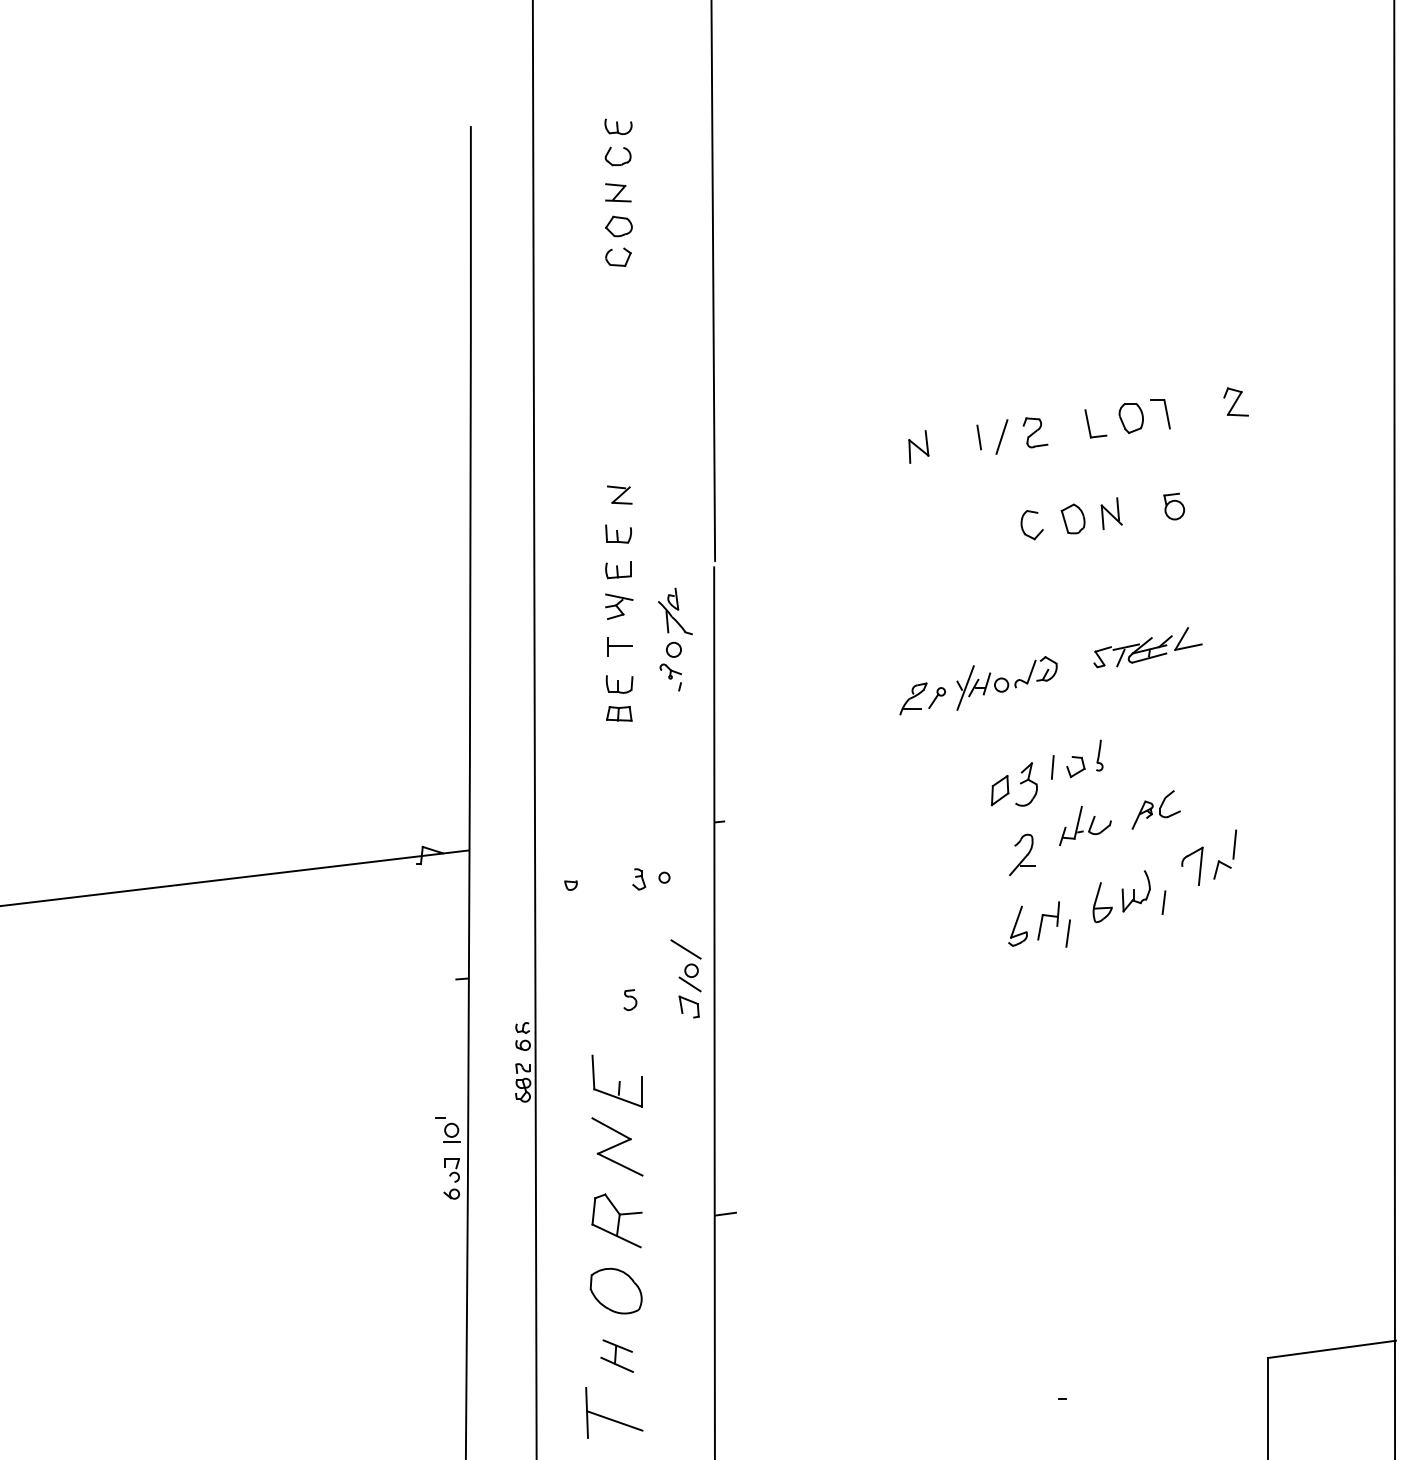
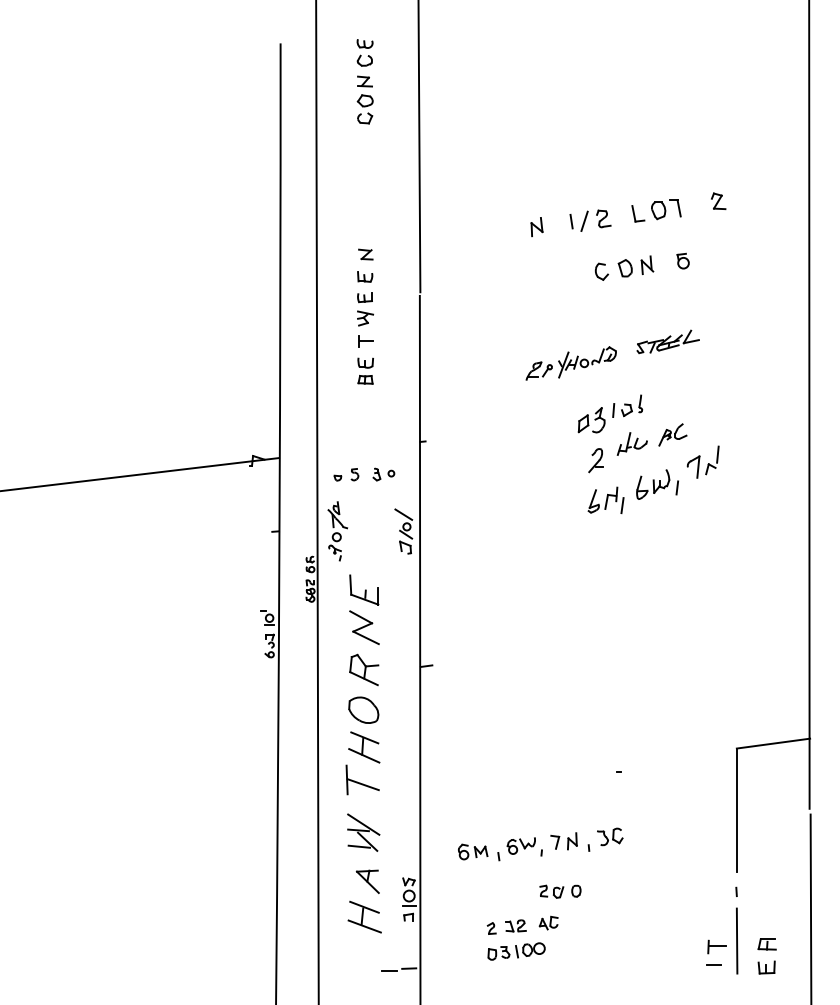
part: (675, 639) -> (337, 531), moved
part: (629, 999) -> (354, 474), moved
part: (617, 1356) -> (364, 747), size x1.67

